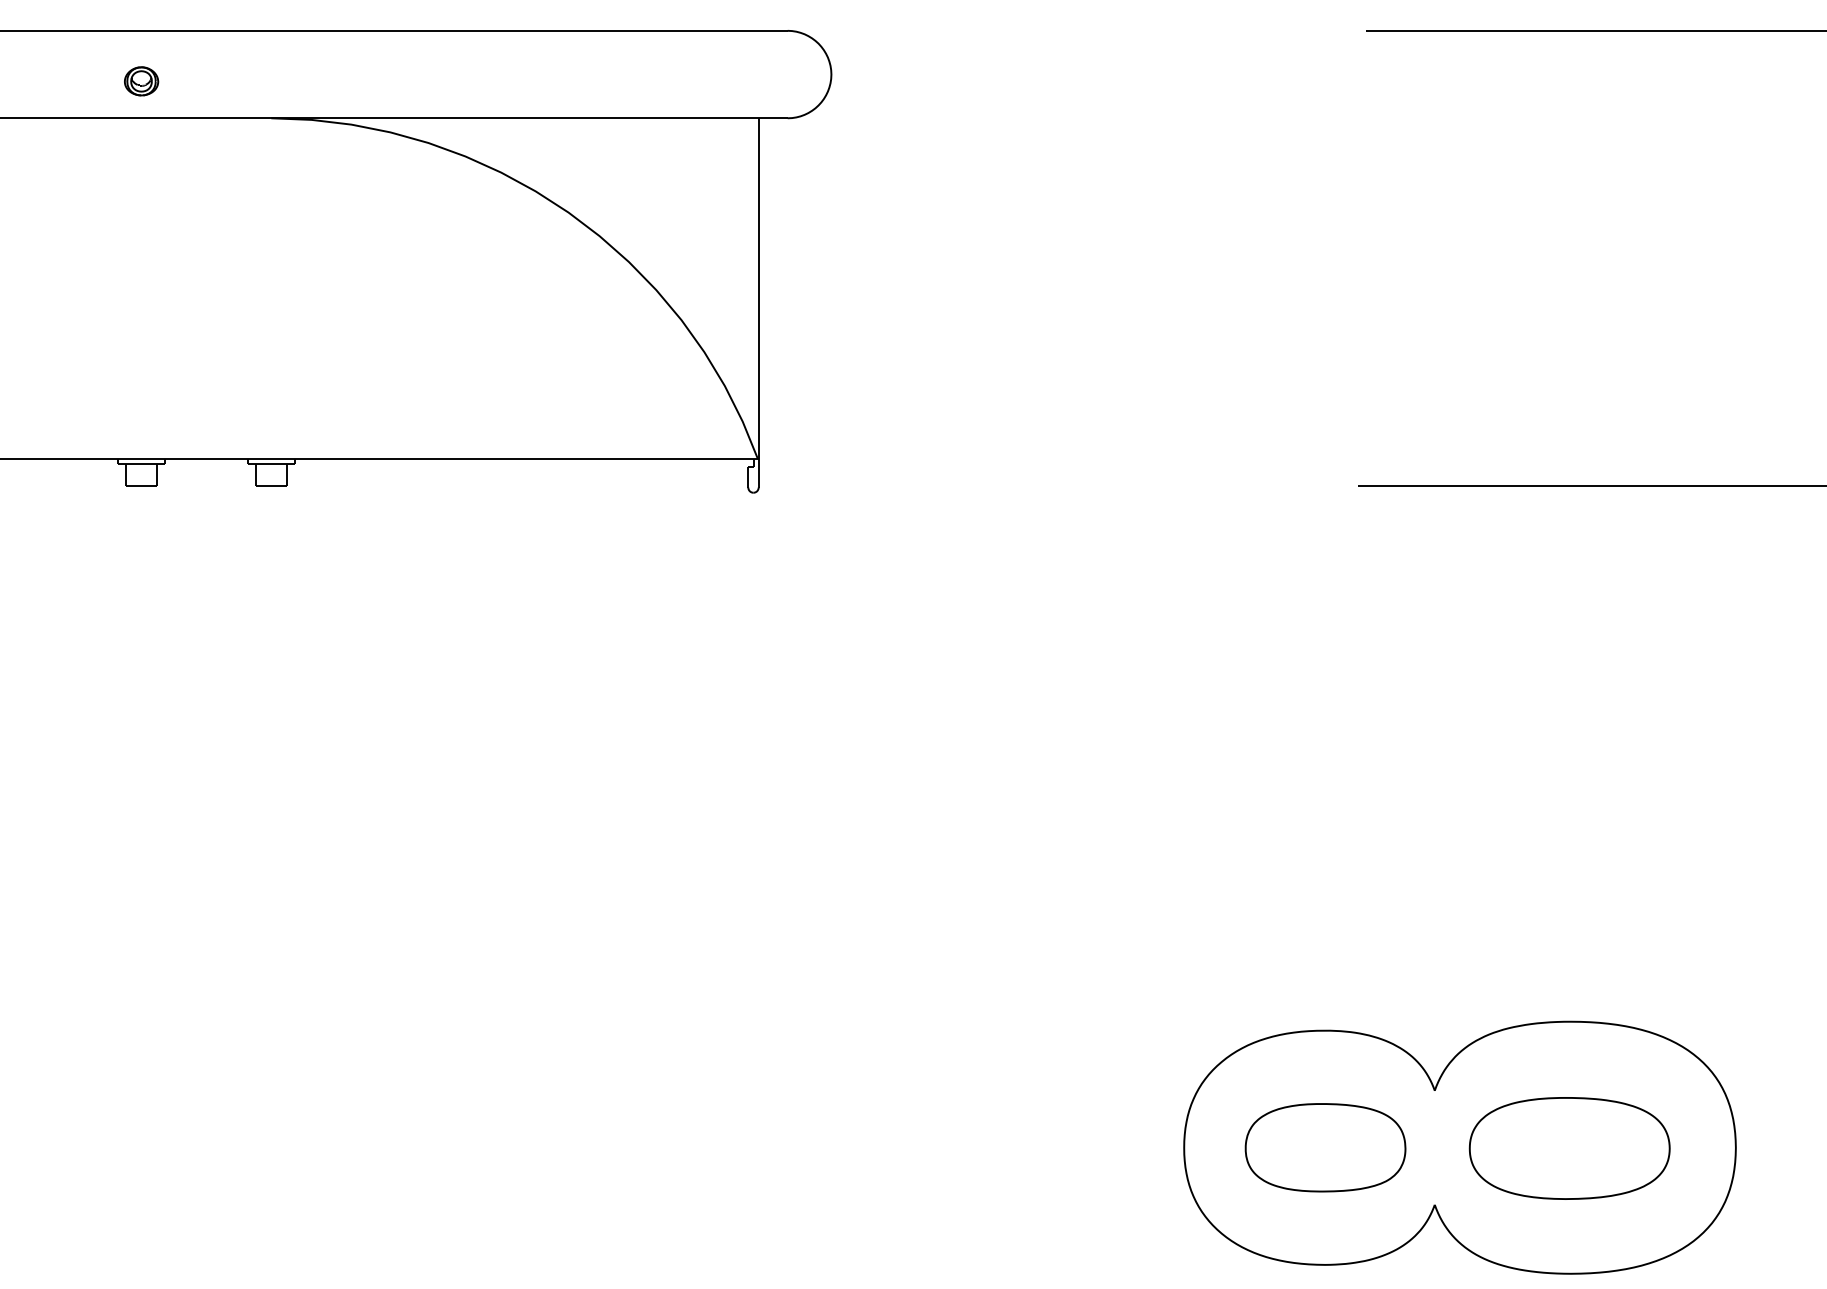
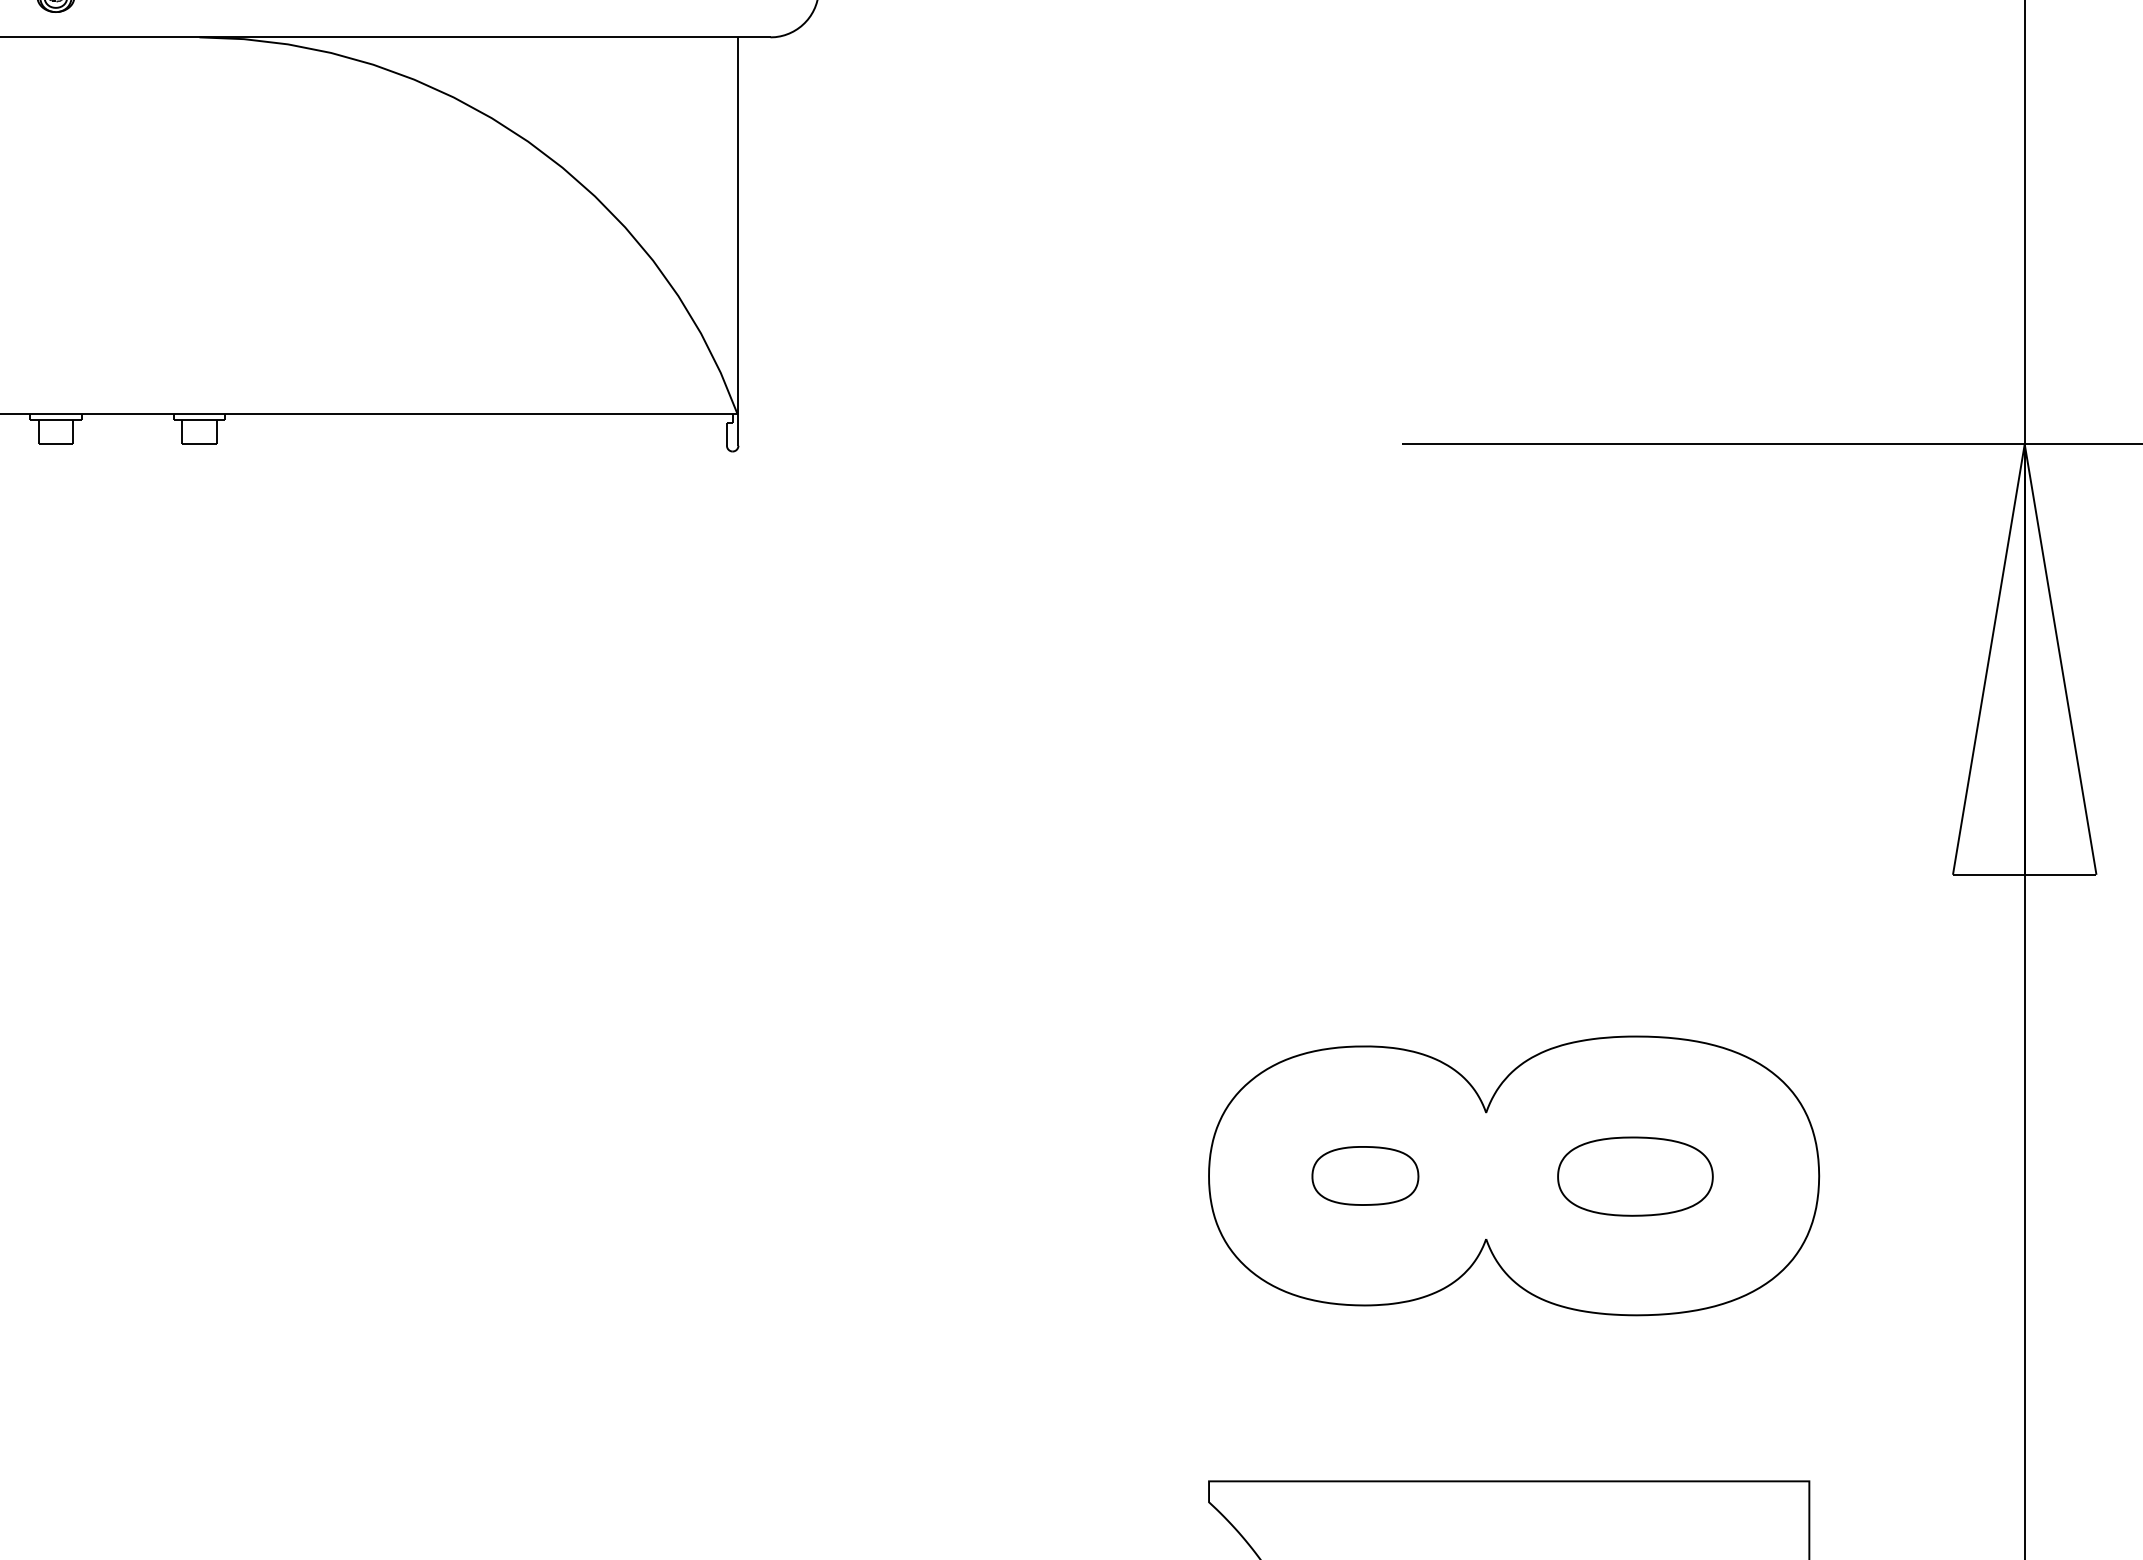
part: (1325, 1147) -> (1365, 1175), size x0.6
part: (1569, 1148) -> (1635, 1176), size x0.7

